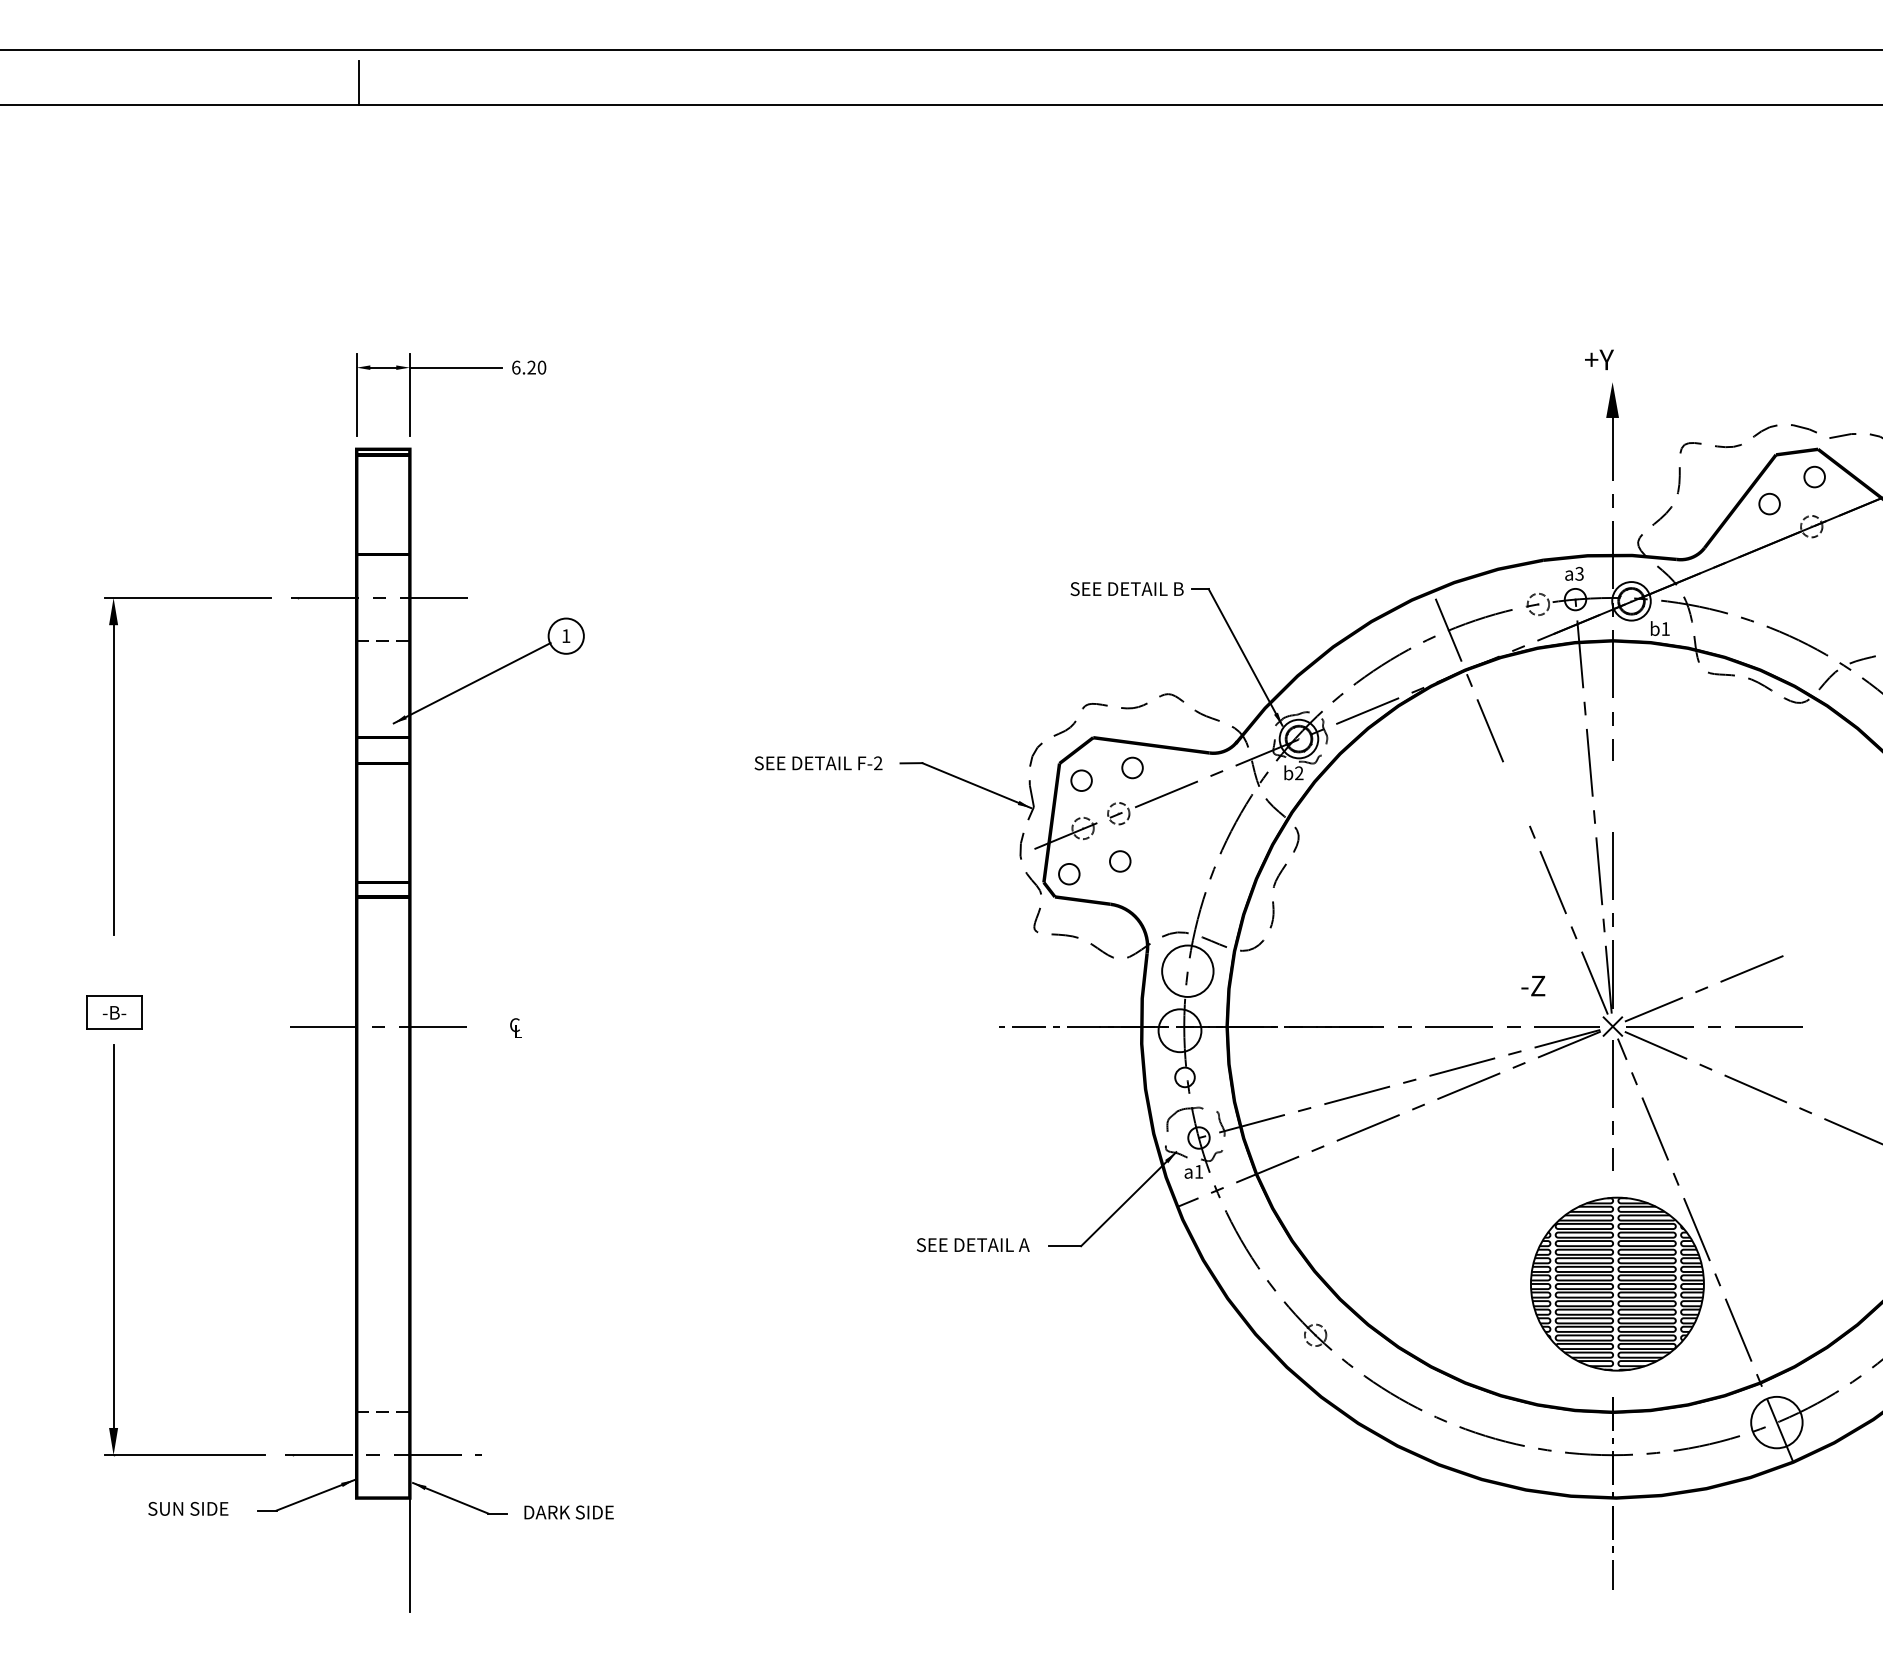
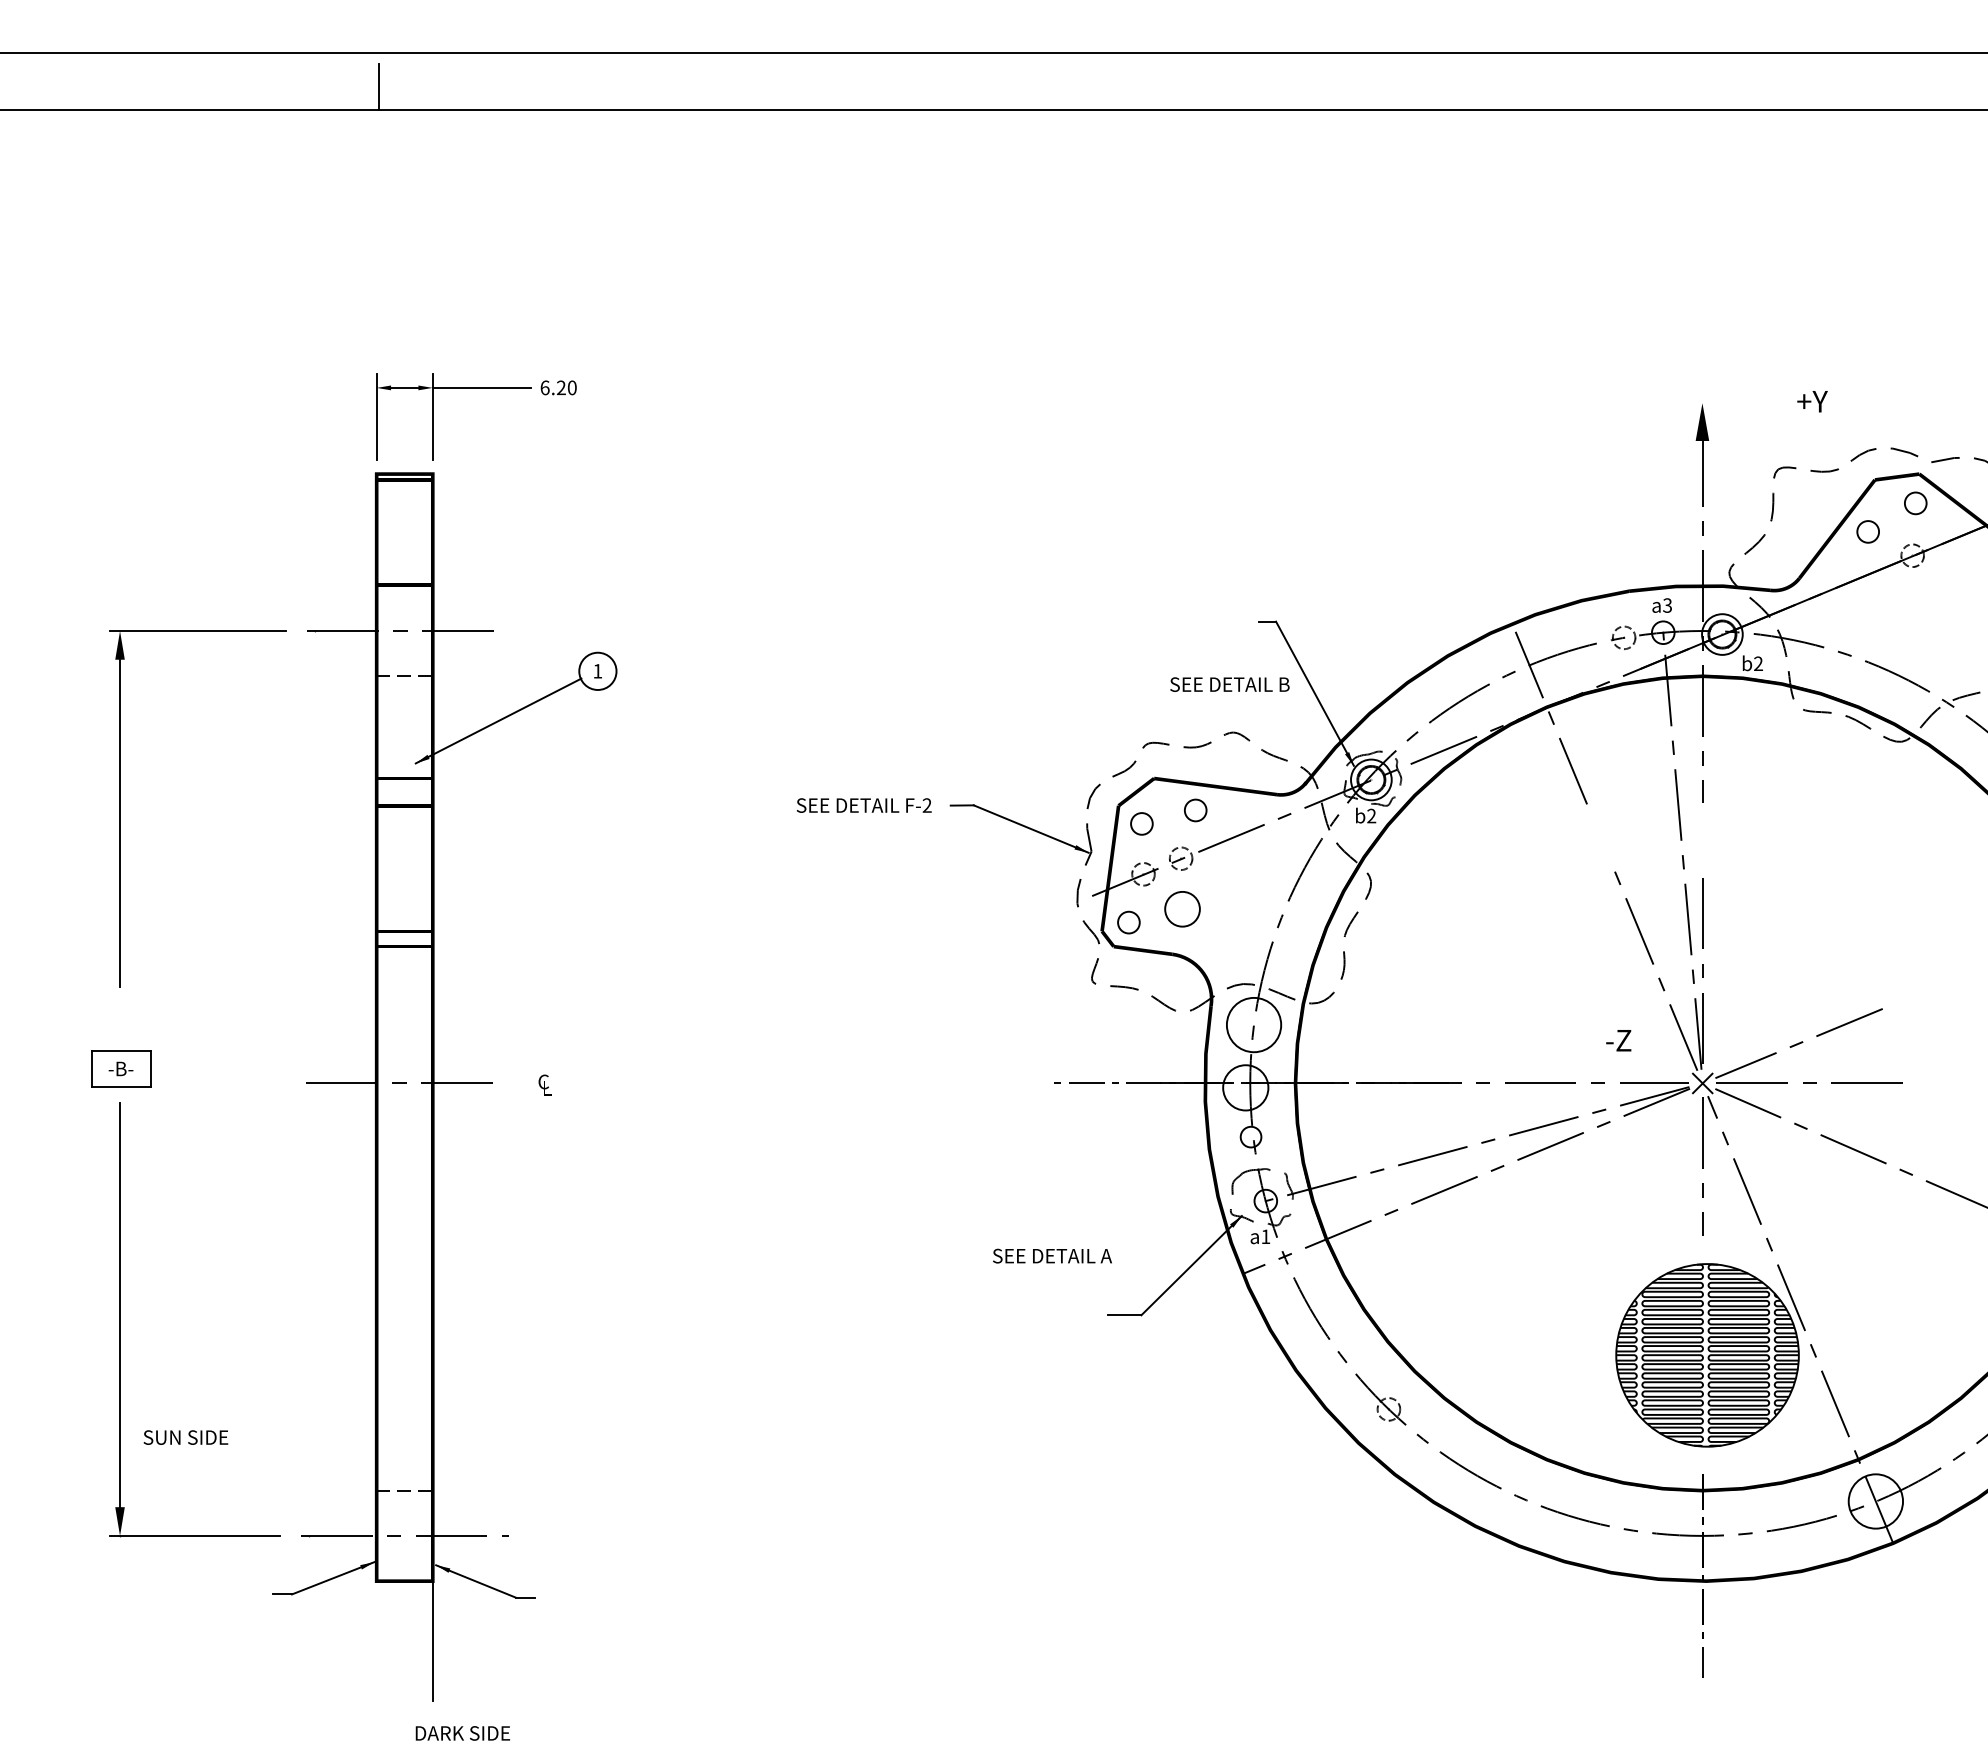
text: (1599, 359) -> (1812, 401), moved
text: (1126, 588) -> (1229, 684), moved
text: (1665, 628) -> (1758, 663), b1 -> b2
circle: (1120, 860) -> (1182, 908), size x1.6
text: (973, 1244) -> (1052, 1255), moved
text: (187, 1508) -> (185, 1437), moved
text: (568, 1512) -> (462, 1733), moved

